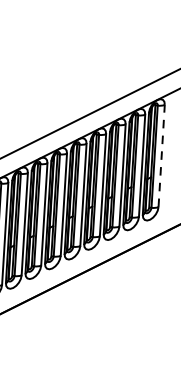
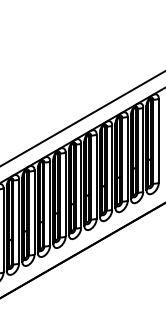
line: (161, 155) -> (158, 140), dashed -> solid

